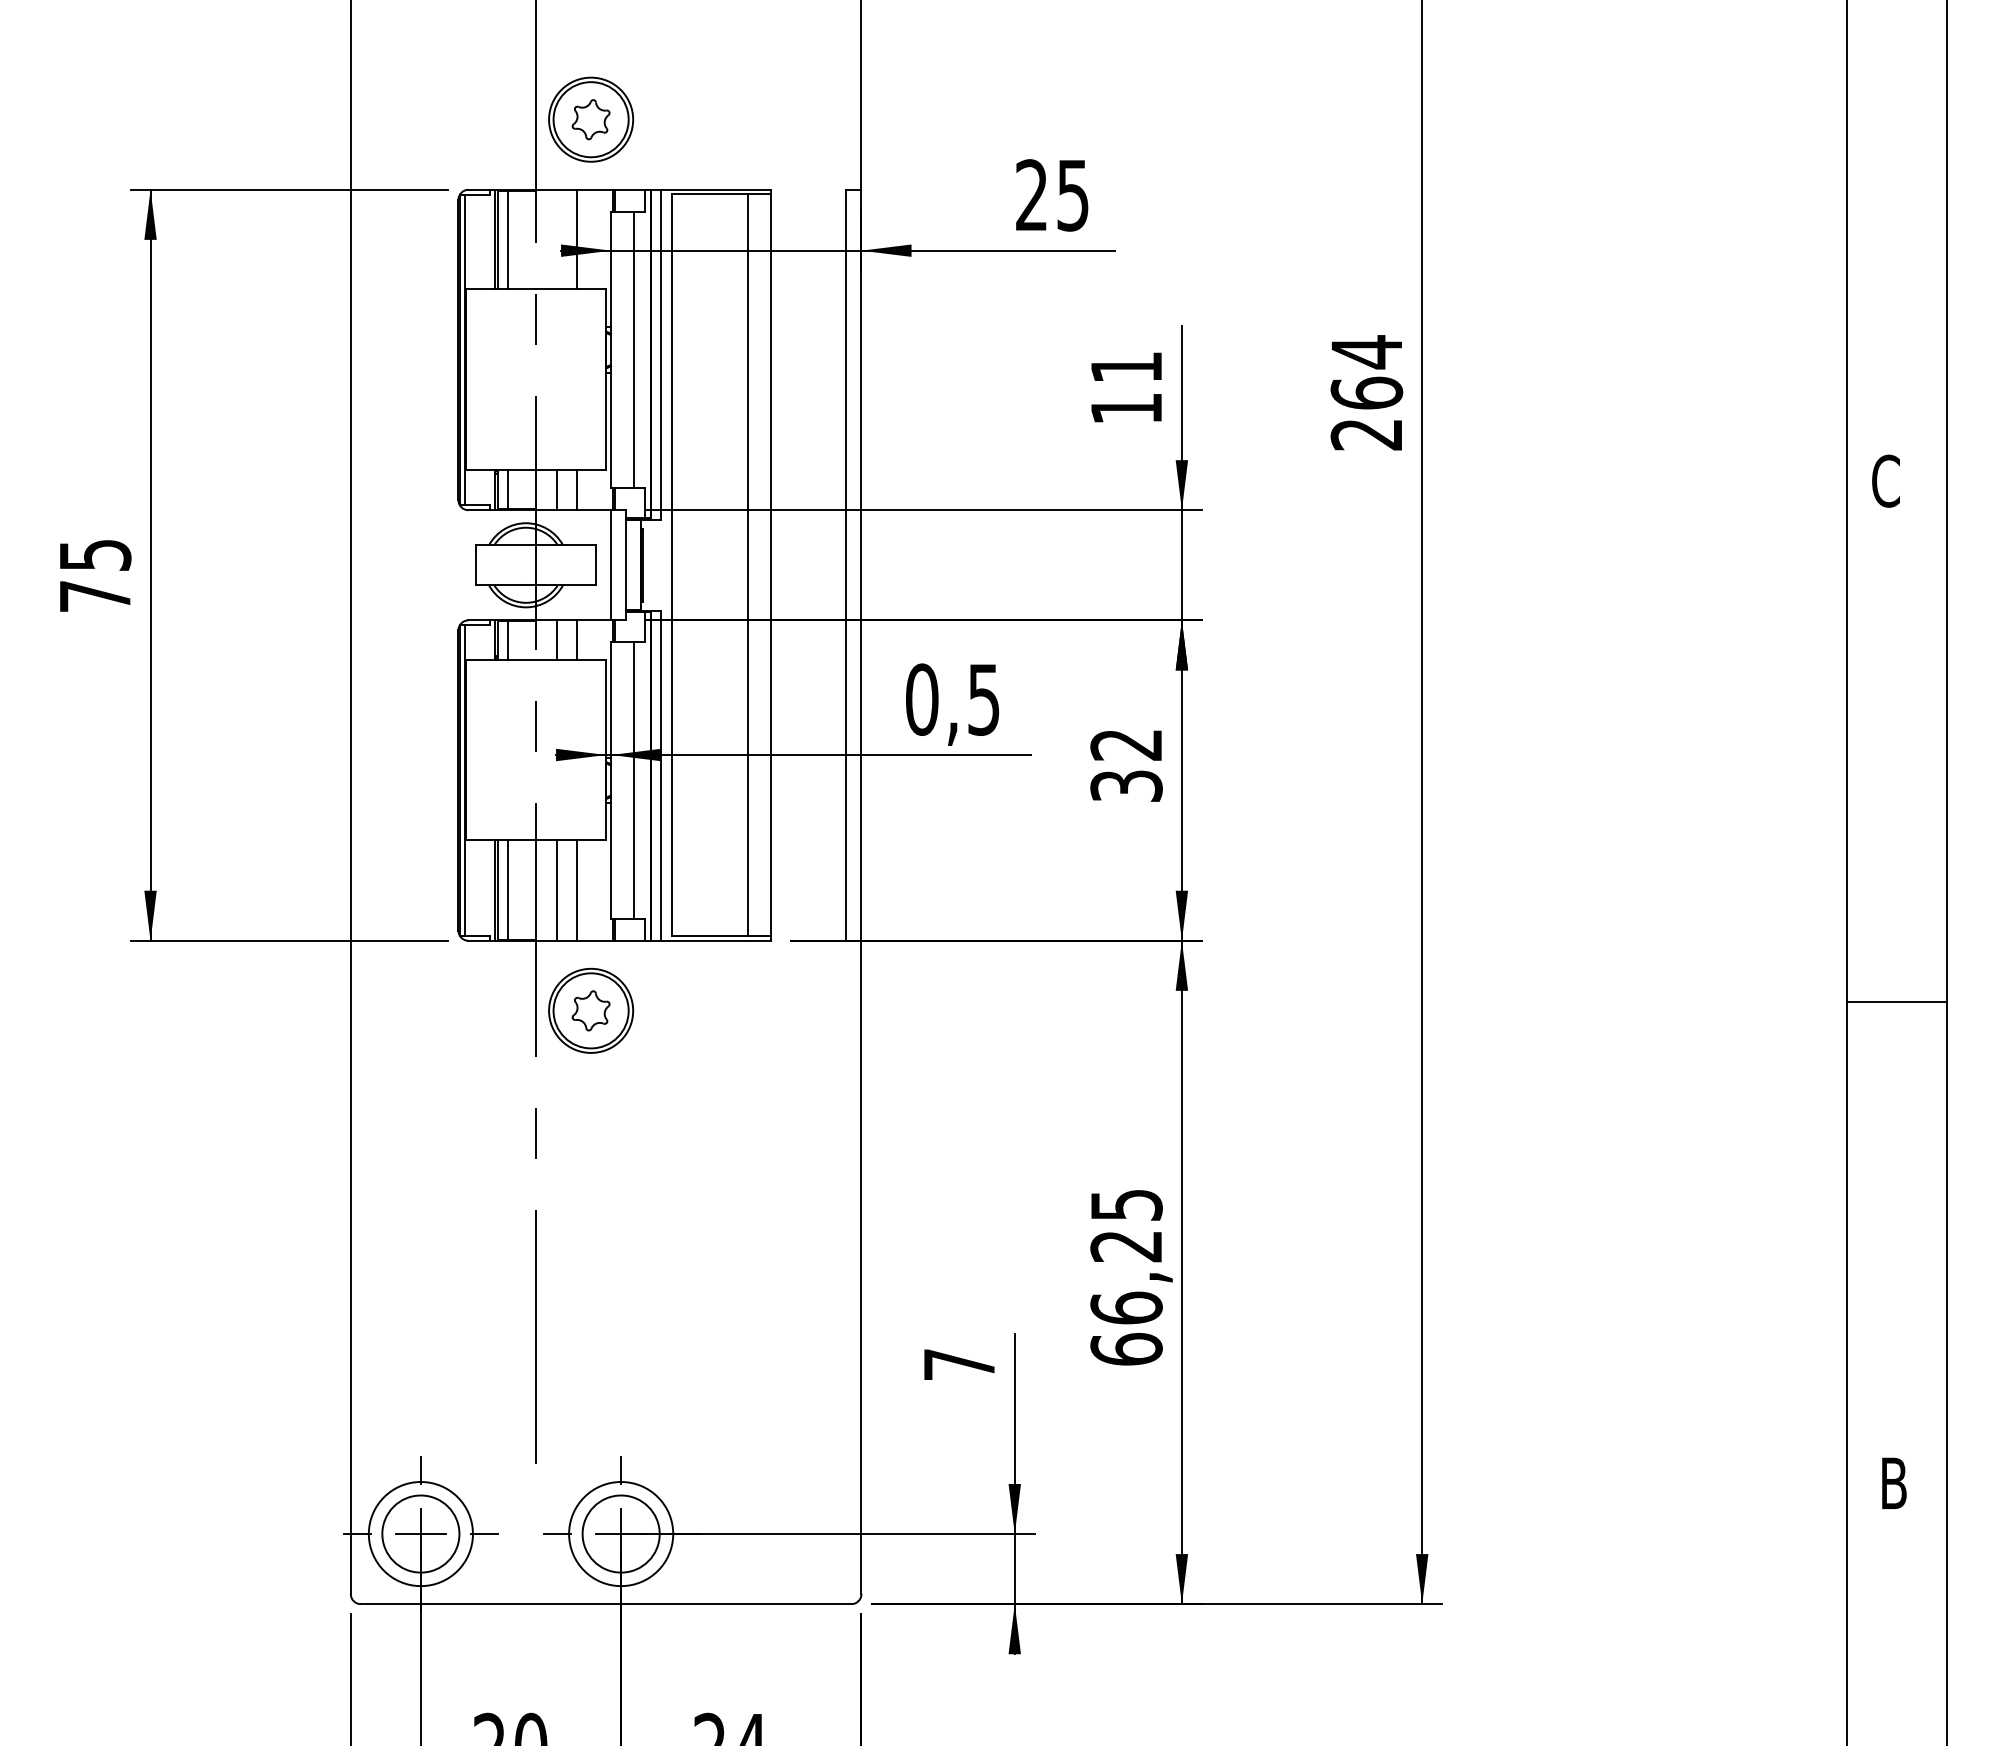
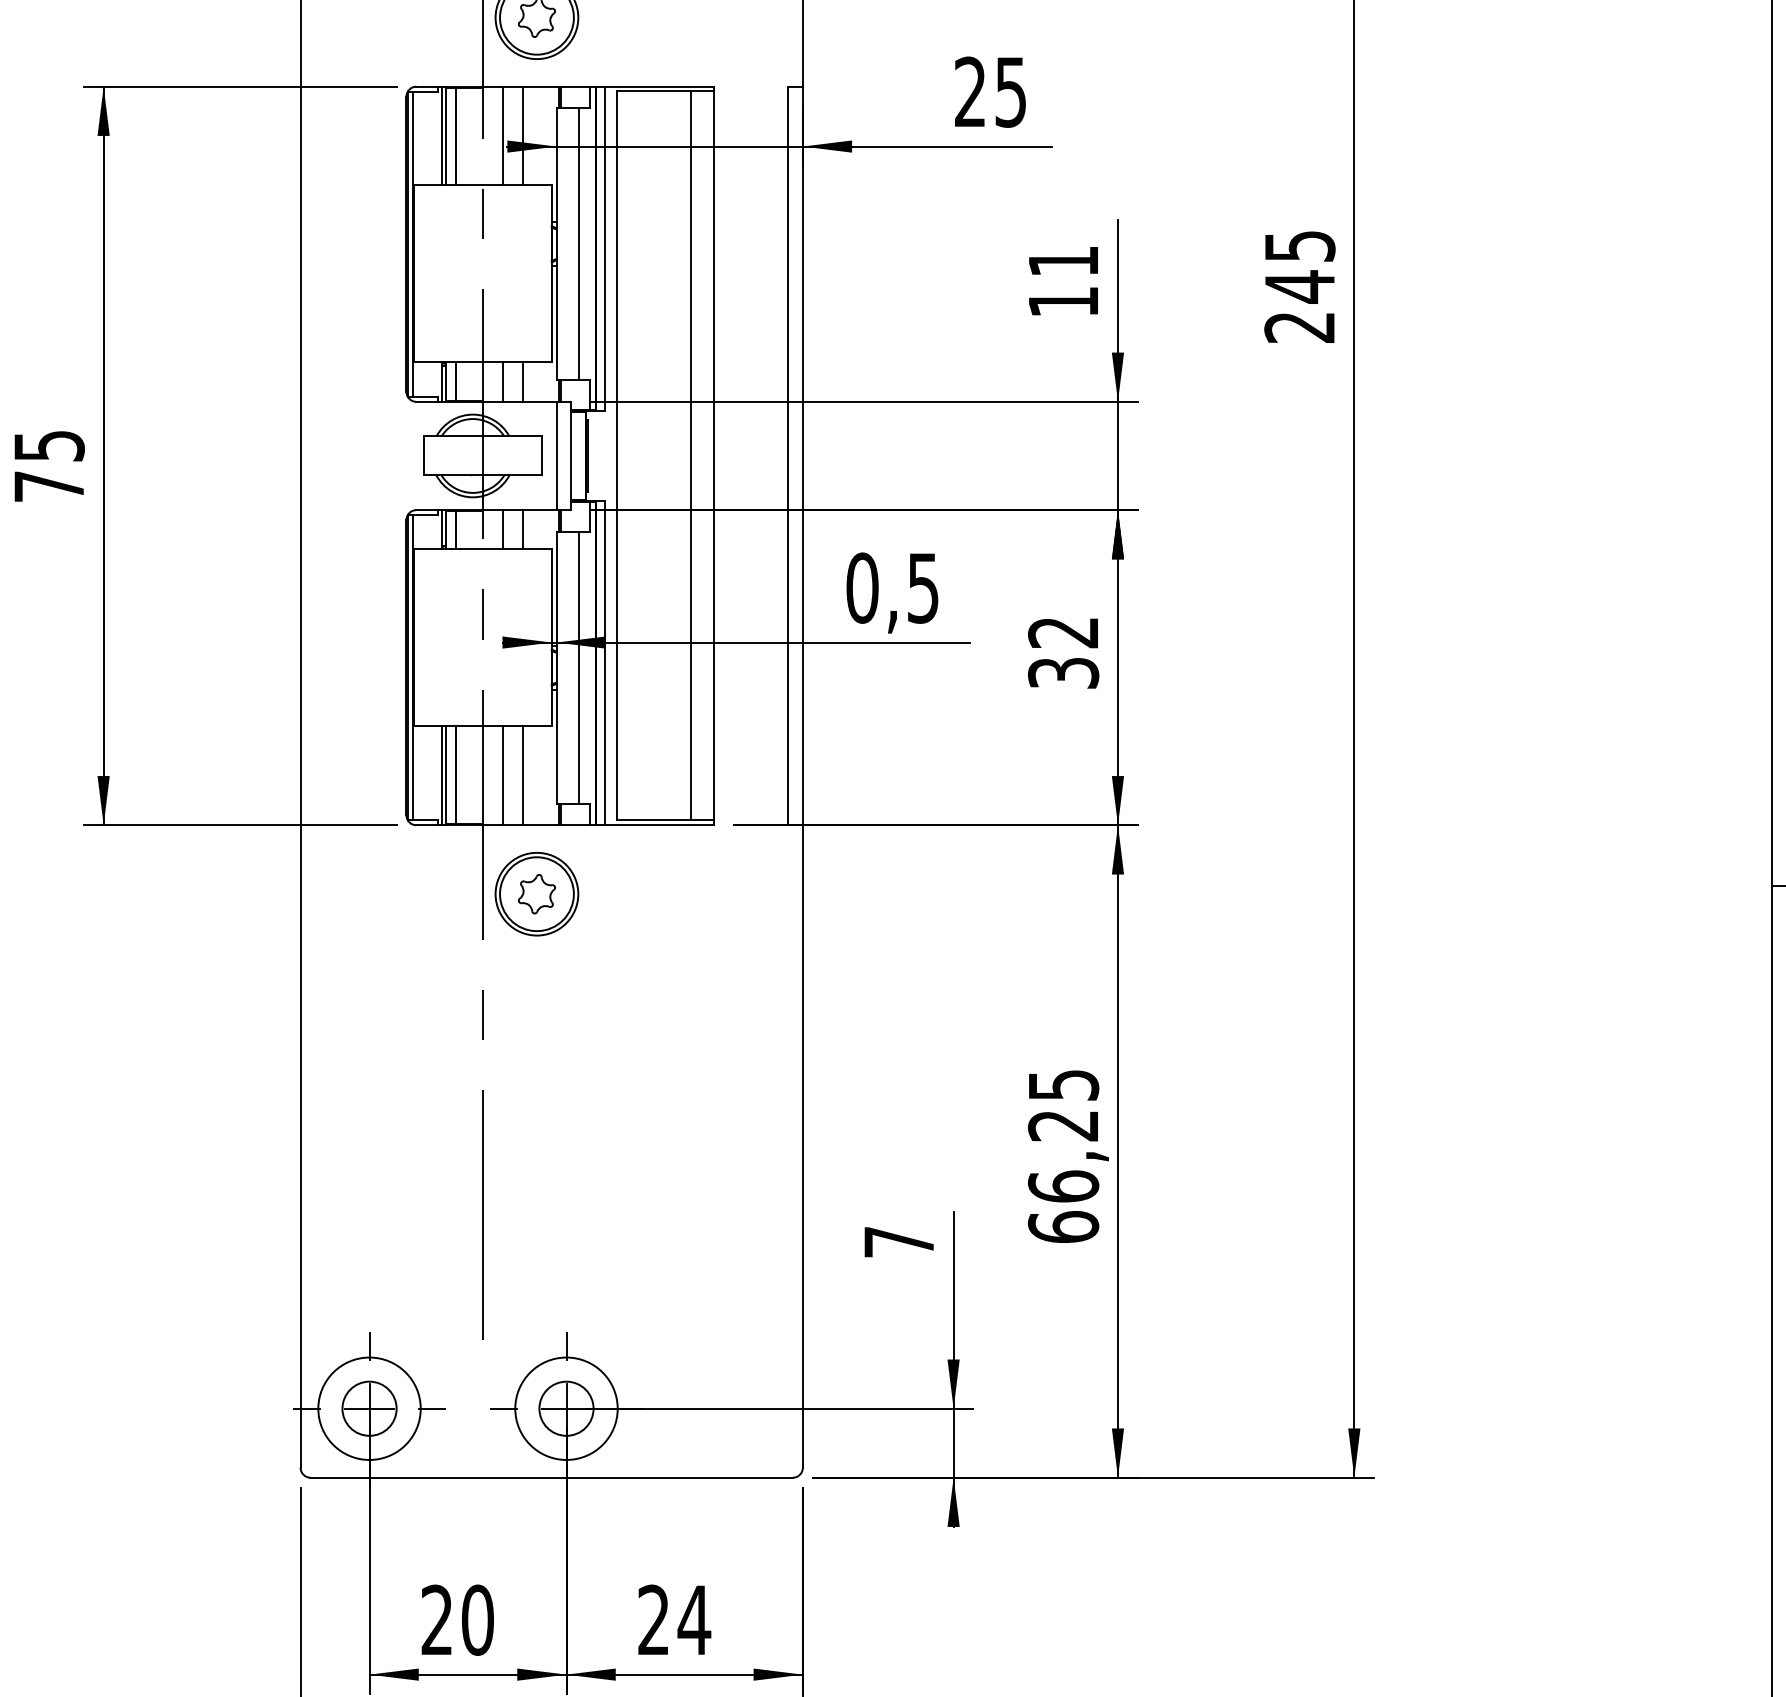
line: (556, 239) -> (502, 135), added
text: (1366, 372) -> (1299, 266), 264 -> 245
circle: (420, 1533) -> (369, 1408), size x0.71
circle: (620, 1533) -> (565, 1408), size x0.71

